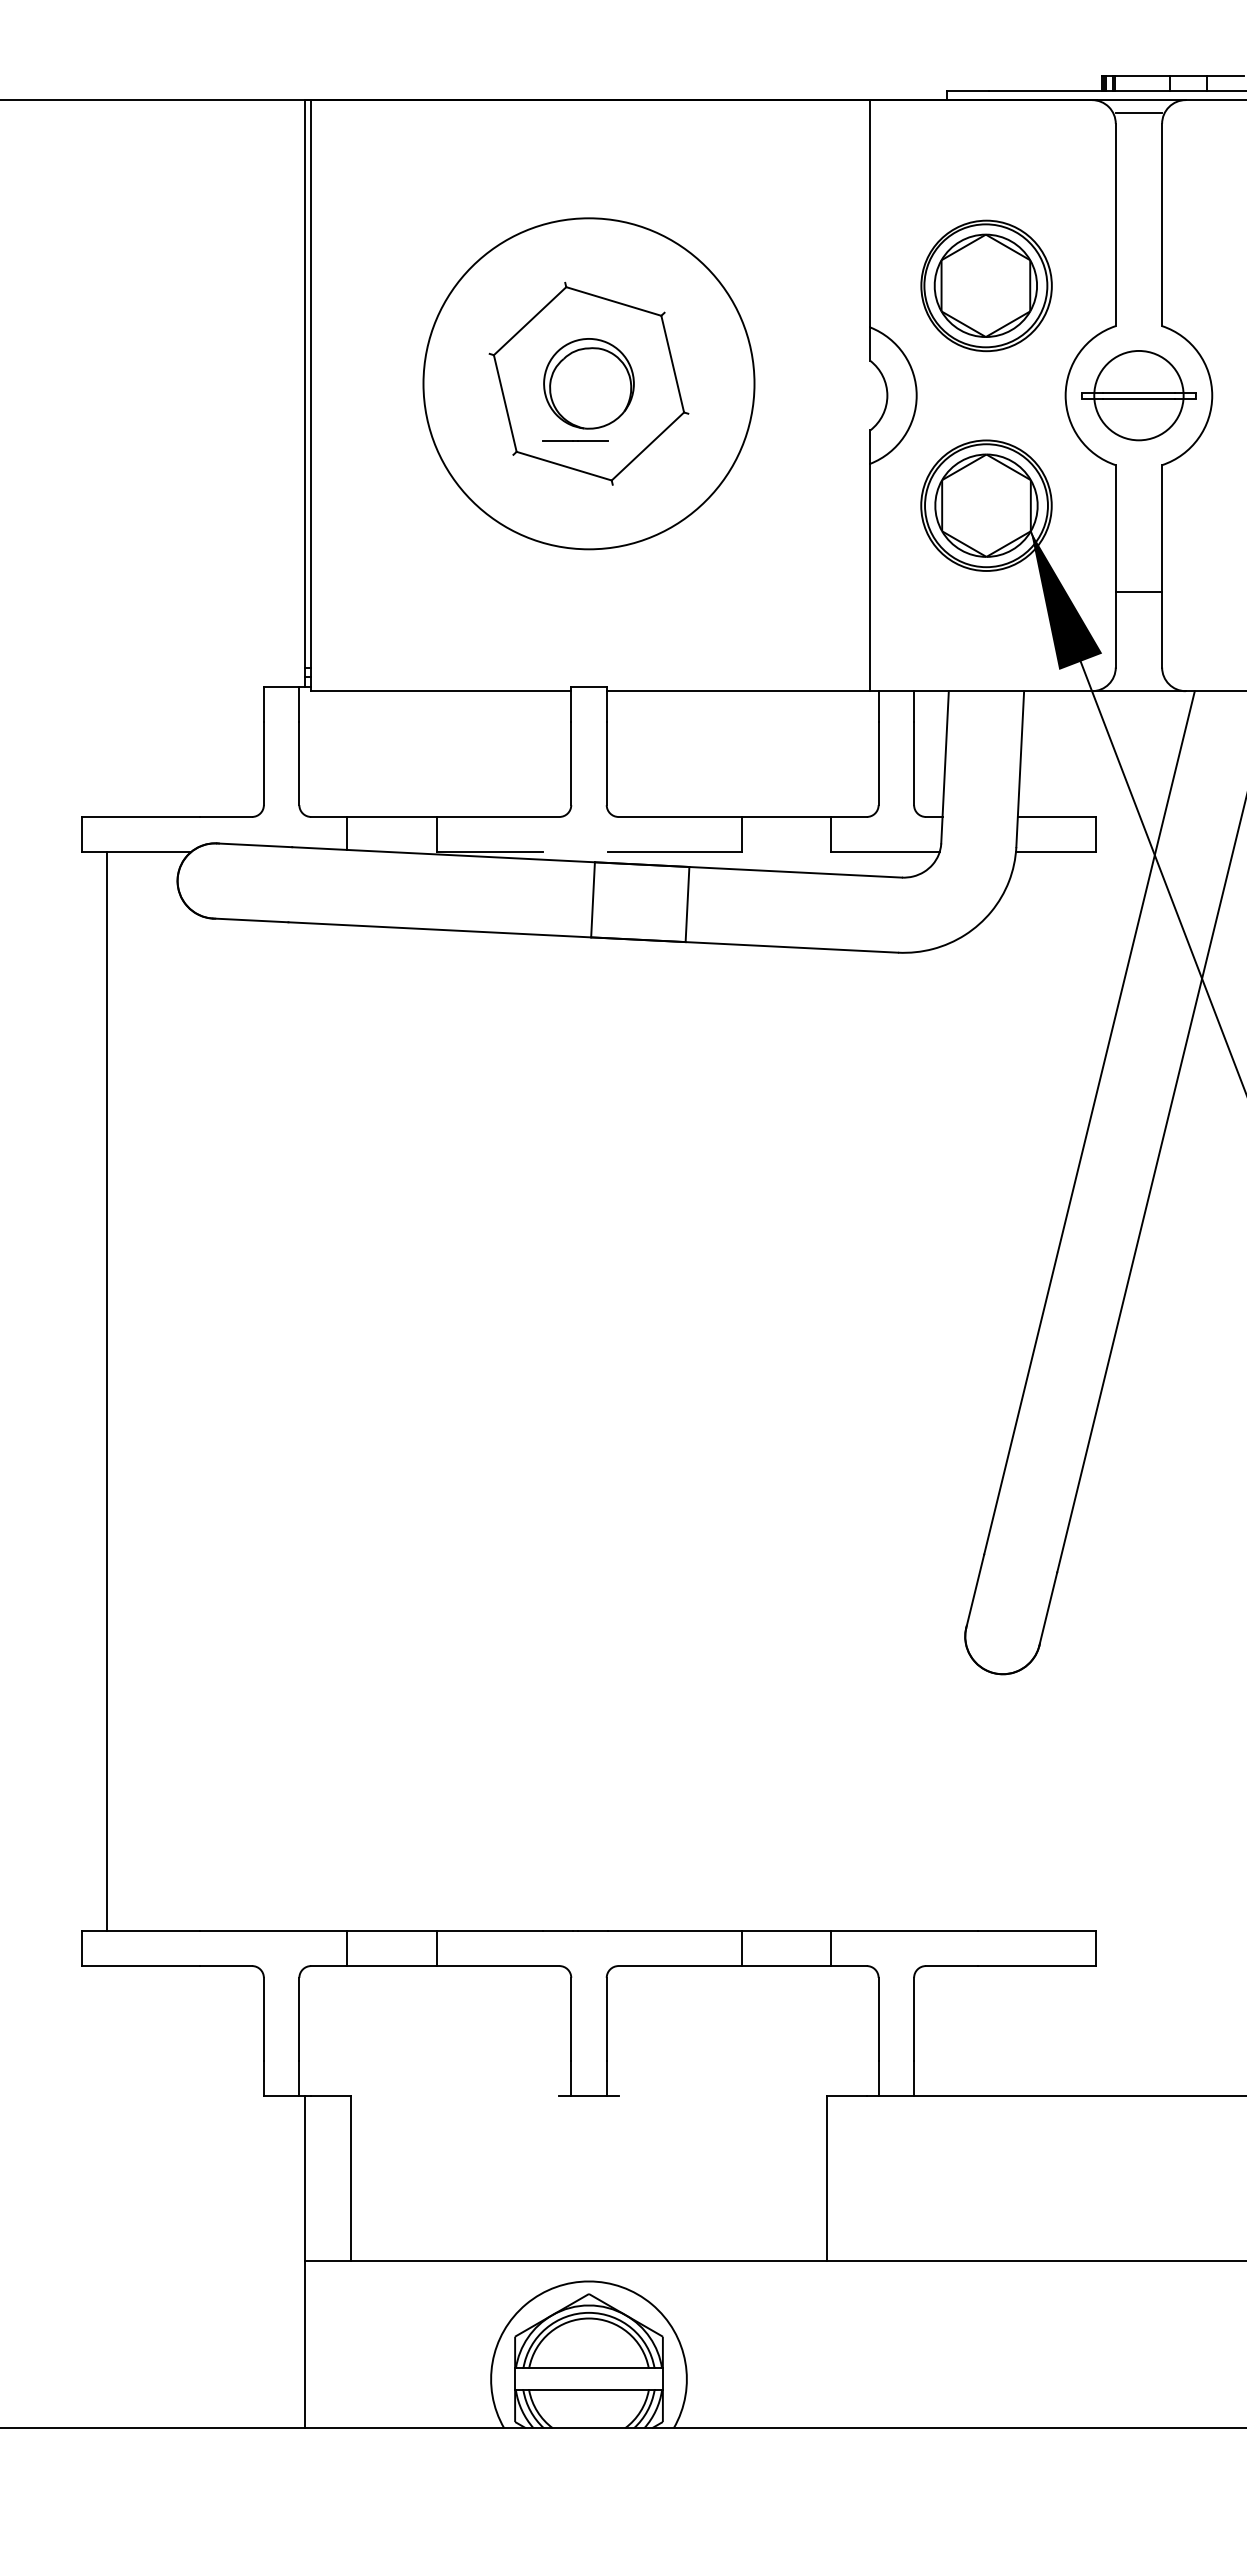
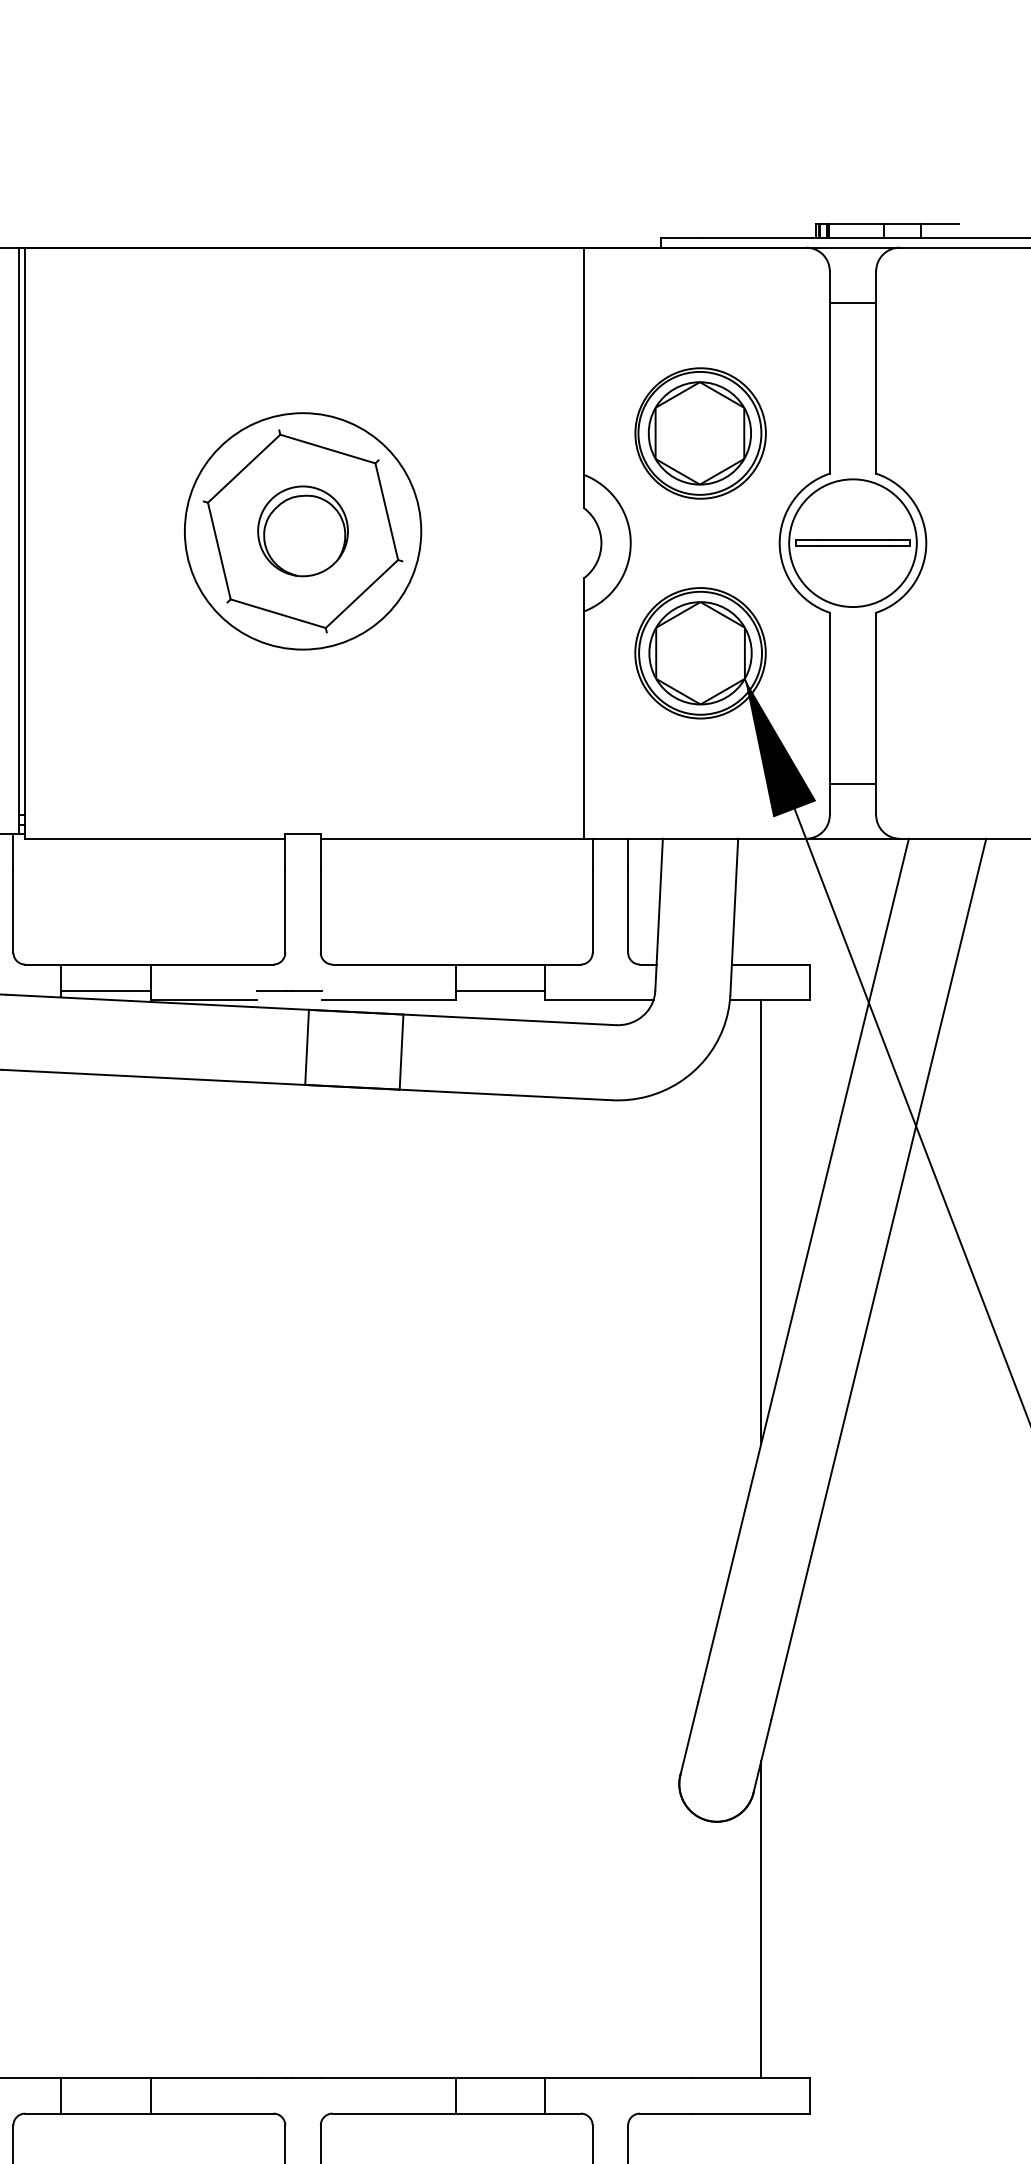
line: (1138, 113) -> (852, 303), moved
circle: (588, 383) -> (302, 531), size x0.71
circle: (1138, 395) -> (852, 543), size x1.43
line: (575, 440) -> (289, 990), moved
line: (1138, 592) -> (852, 784), moved
line: (391, 842) -> (105, 990), added
line: (786, 842) -> (500, 990), added
line: (1047, 1074) -> (761, 1222), added
line: (1047, 1771) -> (761, 1919), added

